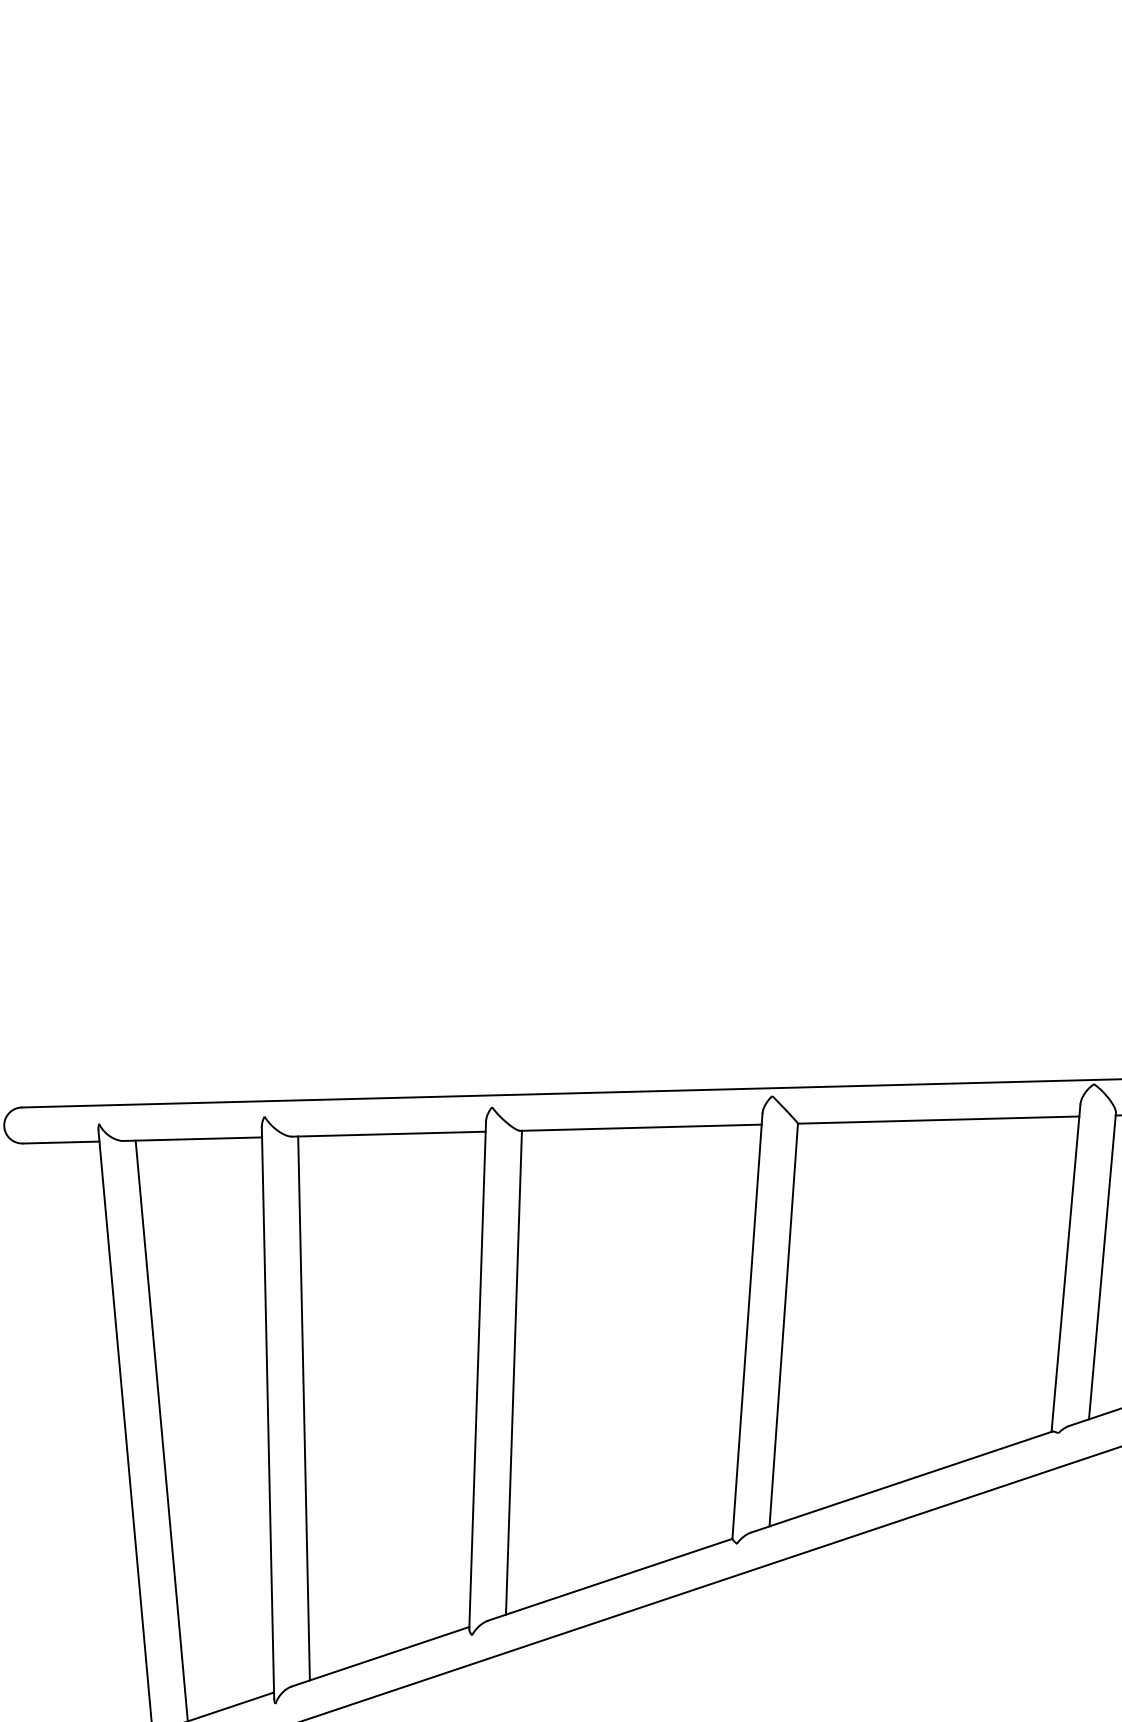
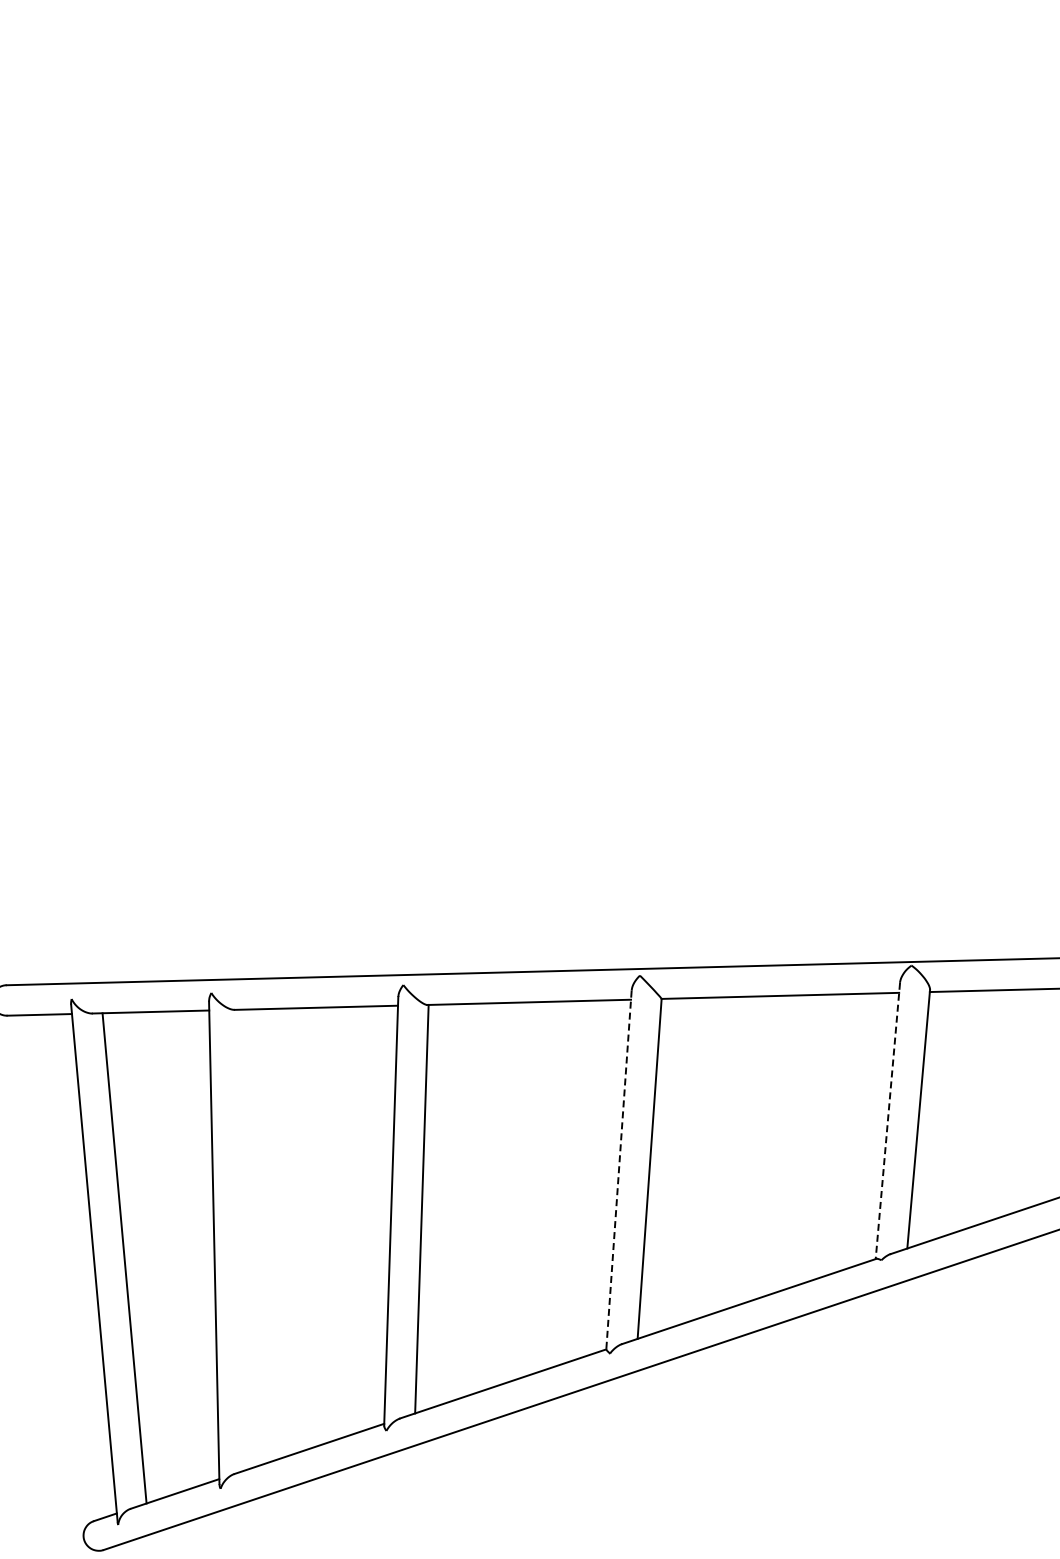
line: (1065, 1267) -> (887, 1120), solid -> dashed
line: (746, 1326) -> (618, 1170), solid -> dashed
line: (303, 1407) -> (244, 1238), removed

